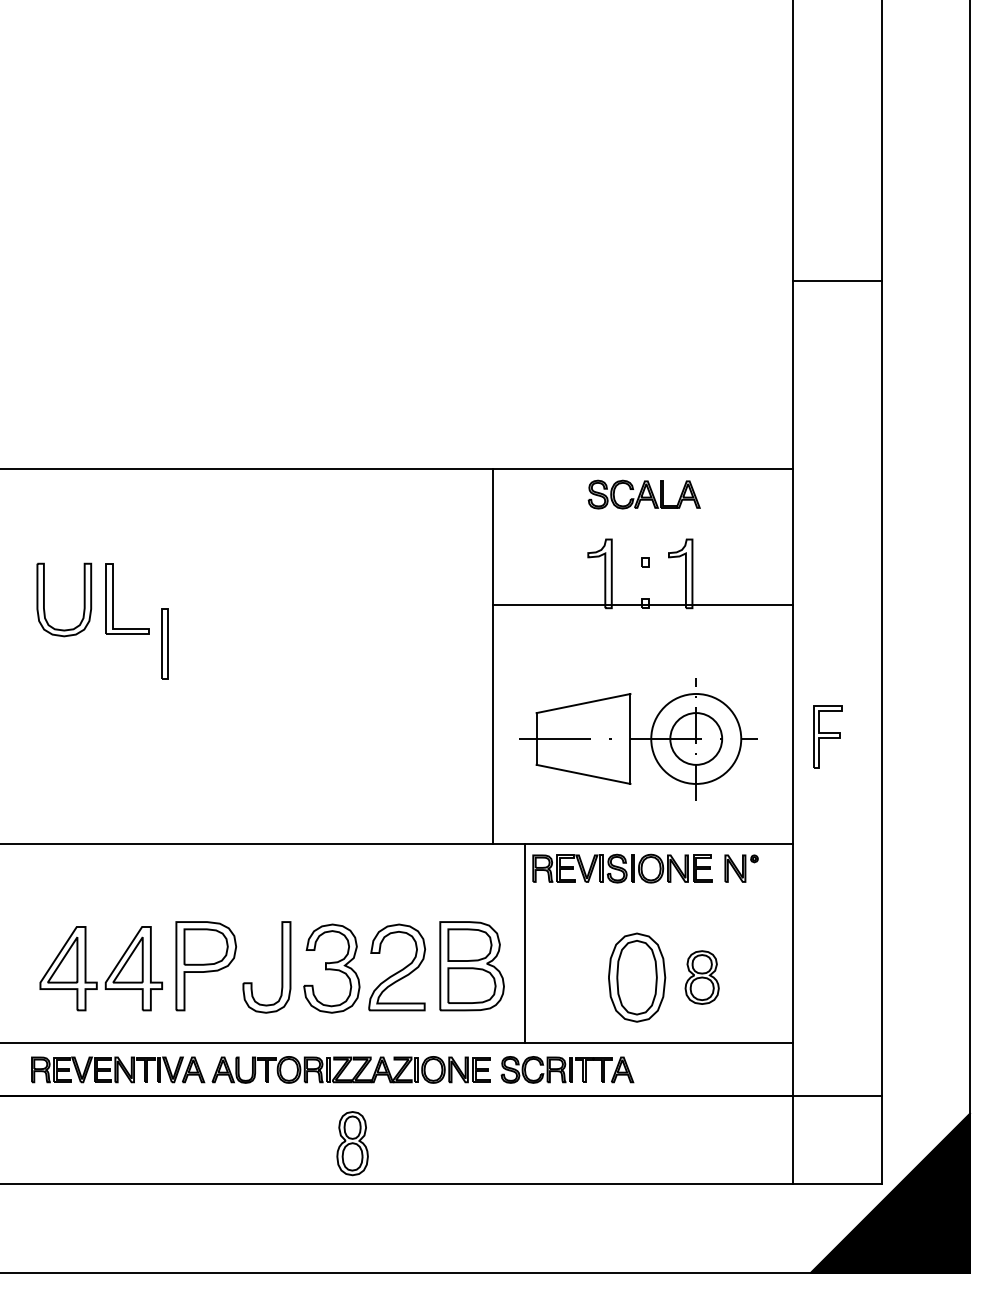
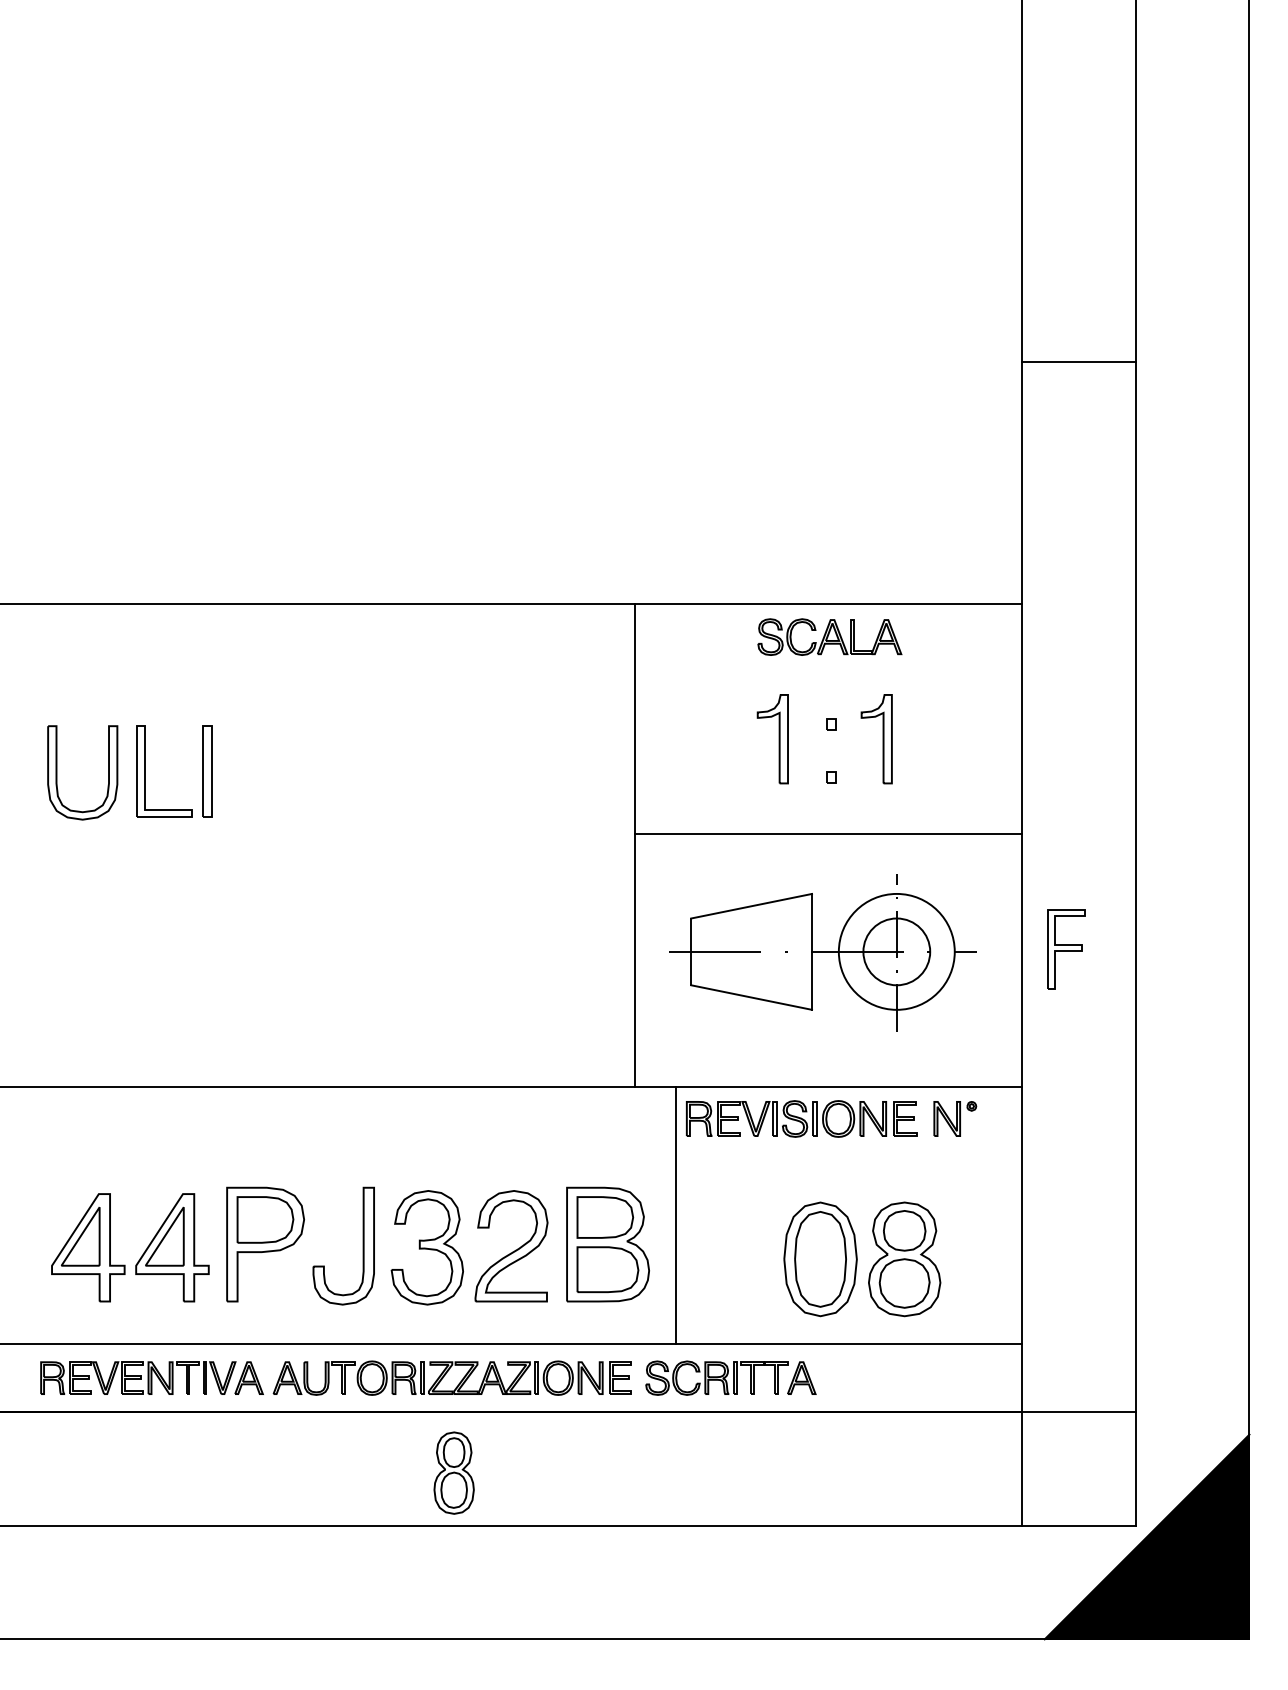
line: (643, 604) -> (828, 834), moved
part: (164, 643) -> (206, 770), moved
part: (701, 977) -> (903, 1259), size x1.67

